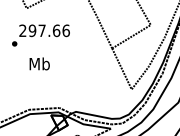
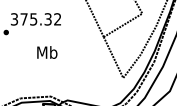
text: (44, 30) -> (36, 19), 297.66 -> 375.32
text: (39, 63) -> (47, 52), moved

